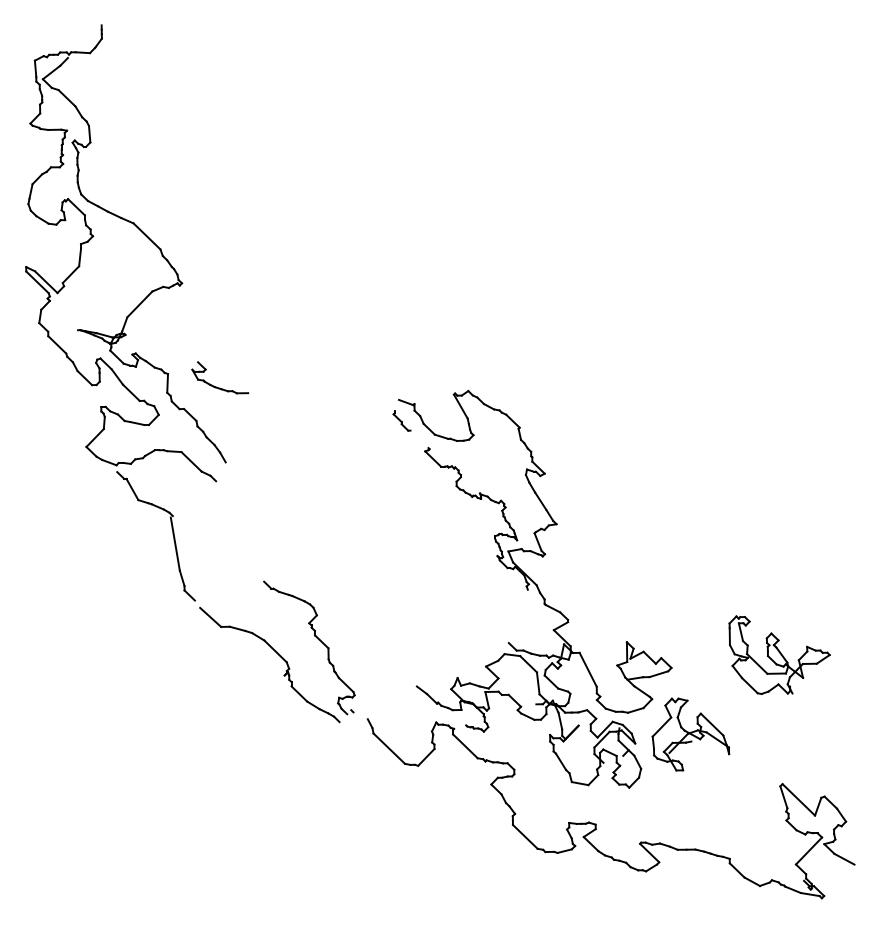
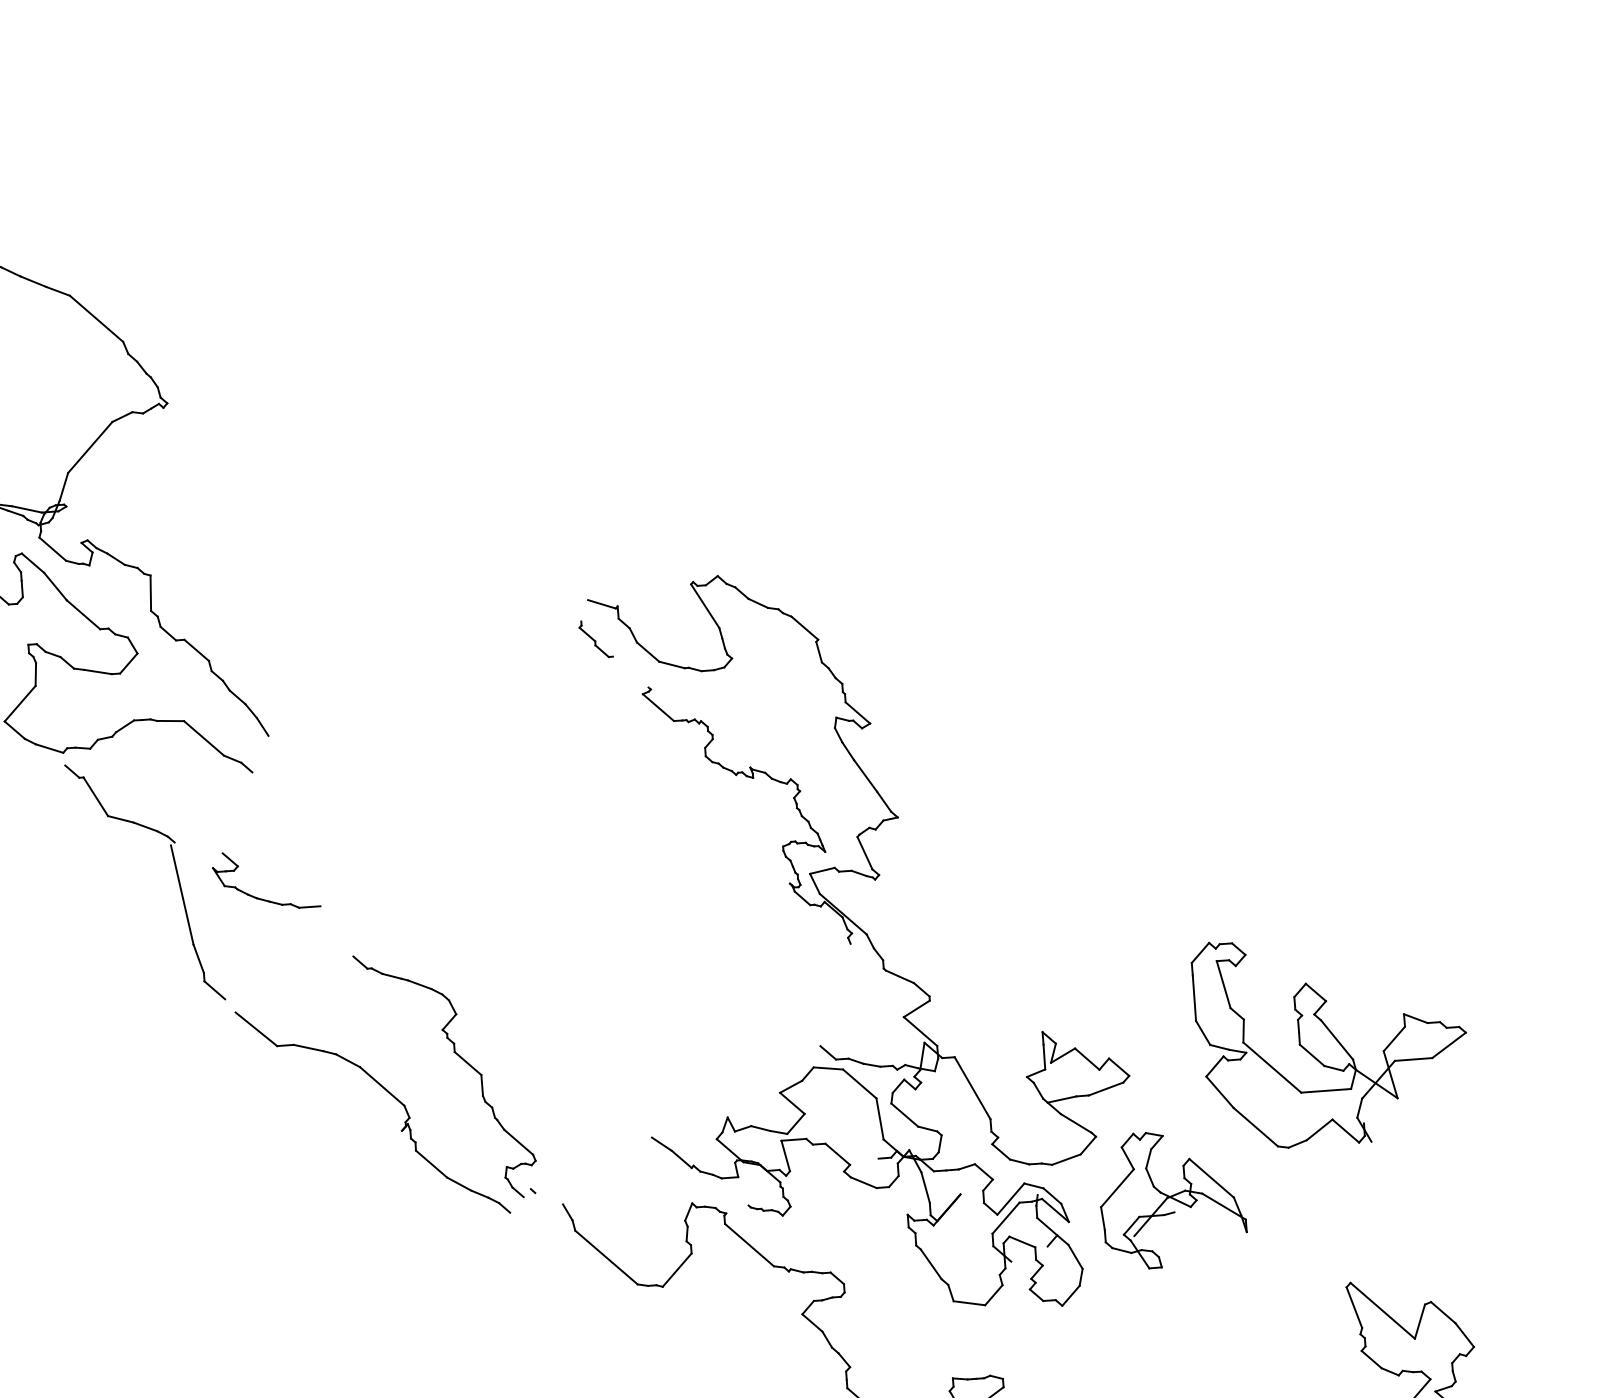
part: (216, 386) -> (260, 897), moved
part: (779, 654) -> (1331, 1039), size x1.43

